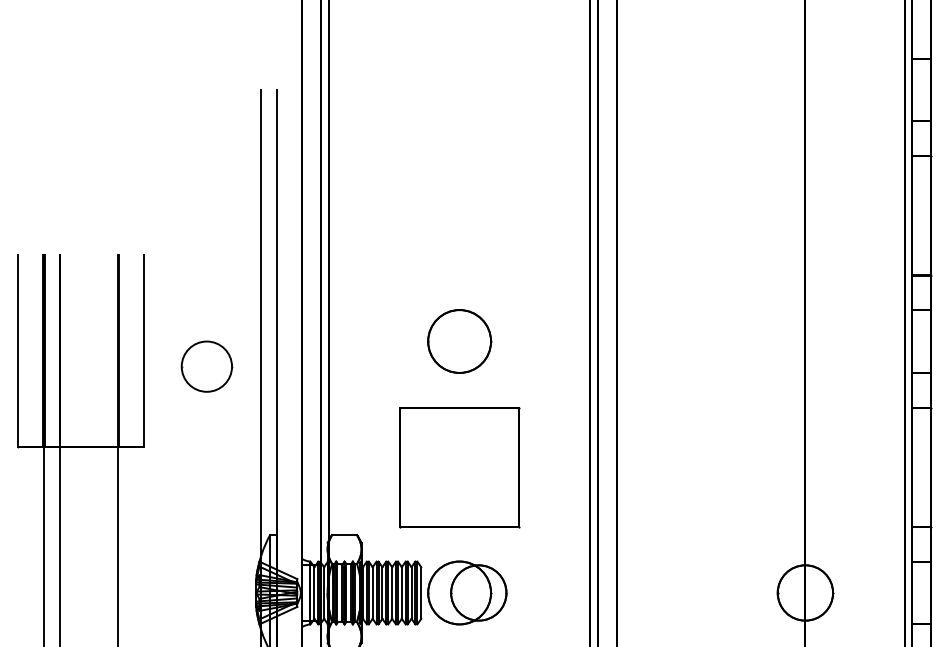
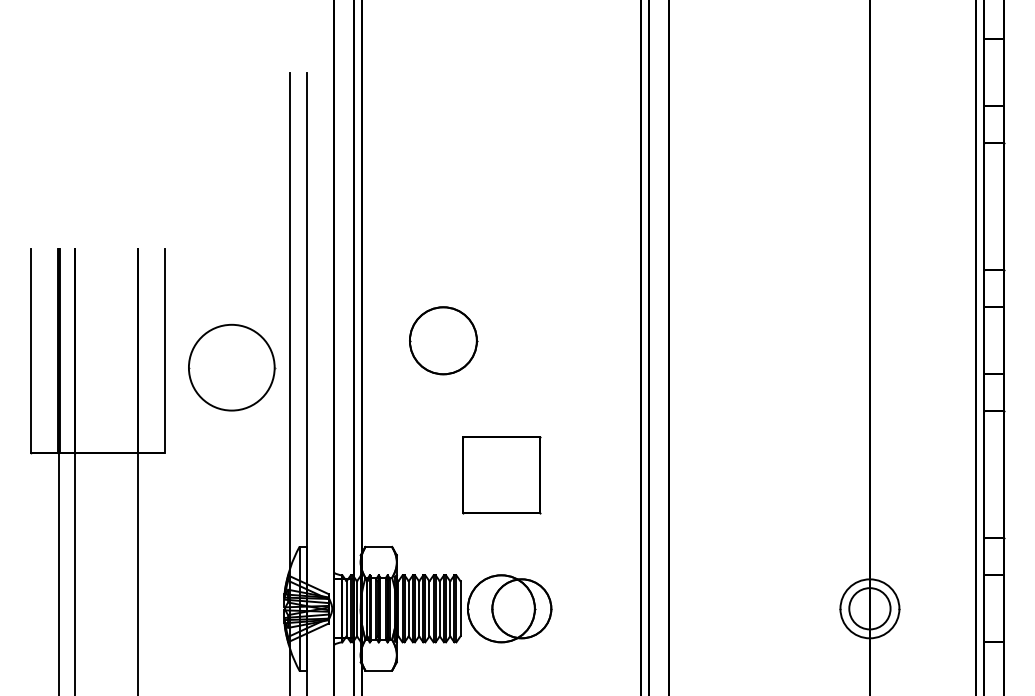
circle: (459, 341) -> (443, 340), moved
part: (207, 366) -> (232, 367), size x1.6
part: (459, 466) -> (501, 474), size x0.6
circle: (805, 592) -> (869, 608), size x0.7

